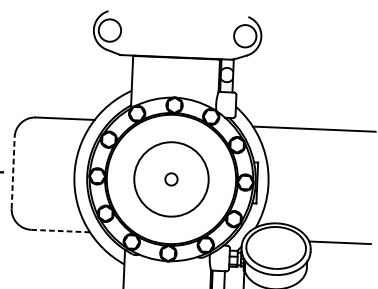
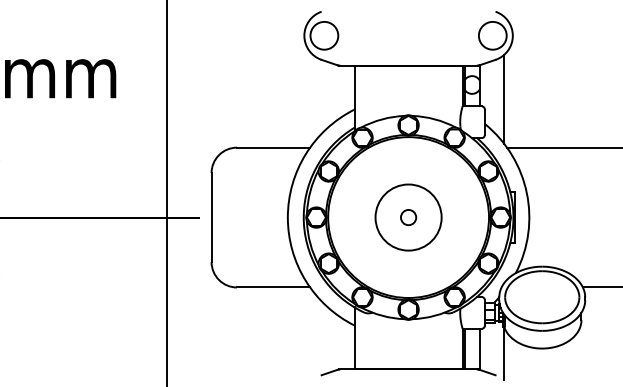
line: (251, 87) -> (503, 99), added
line: (13, 172) -> (211, 217), dashed -> solid
circle: (171, 179) -> (408, 217), size x0.71
line: (60, 231) -> (273, 287), dashed -> solid

